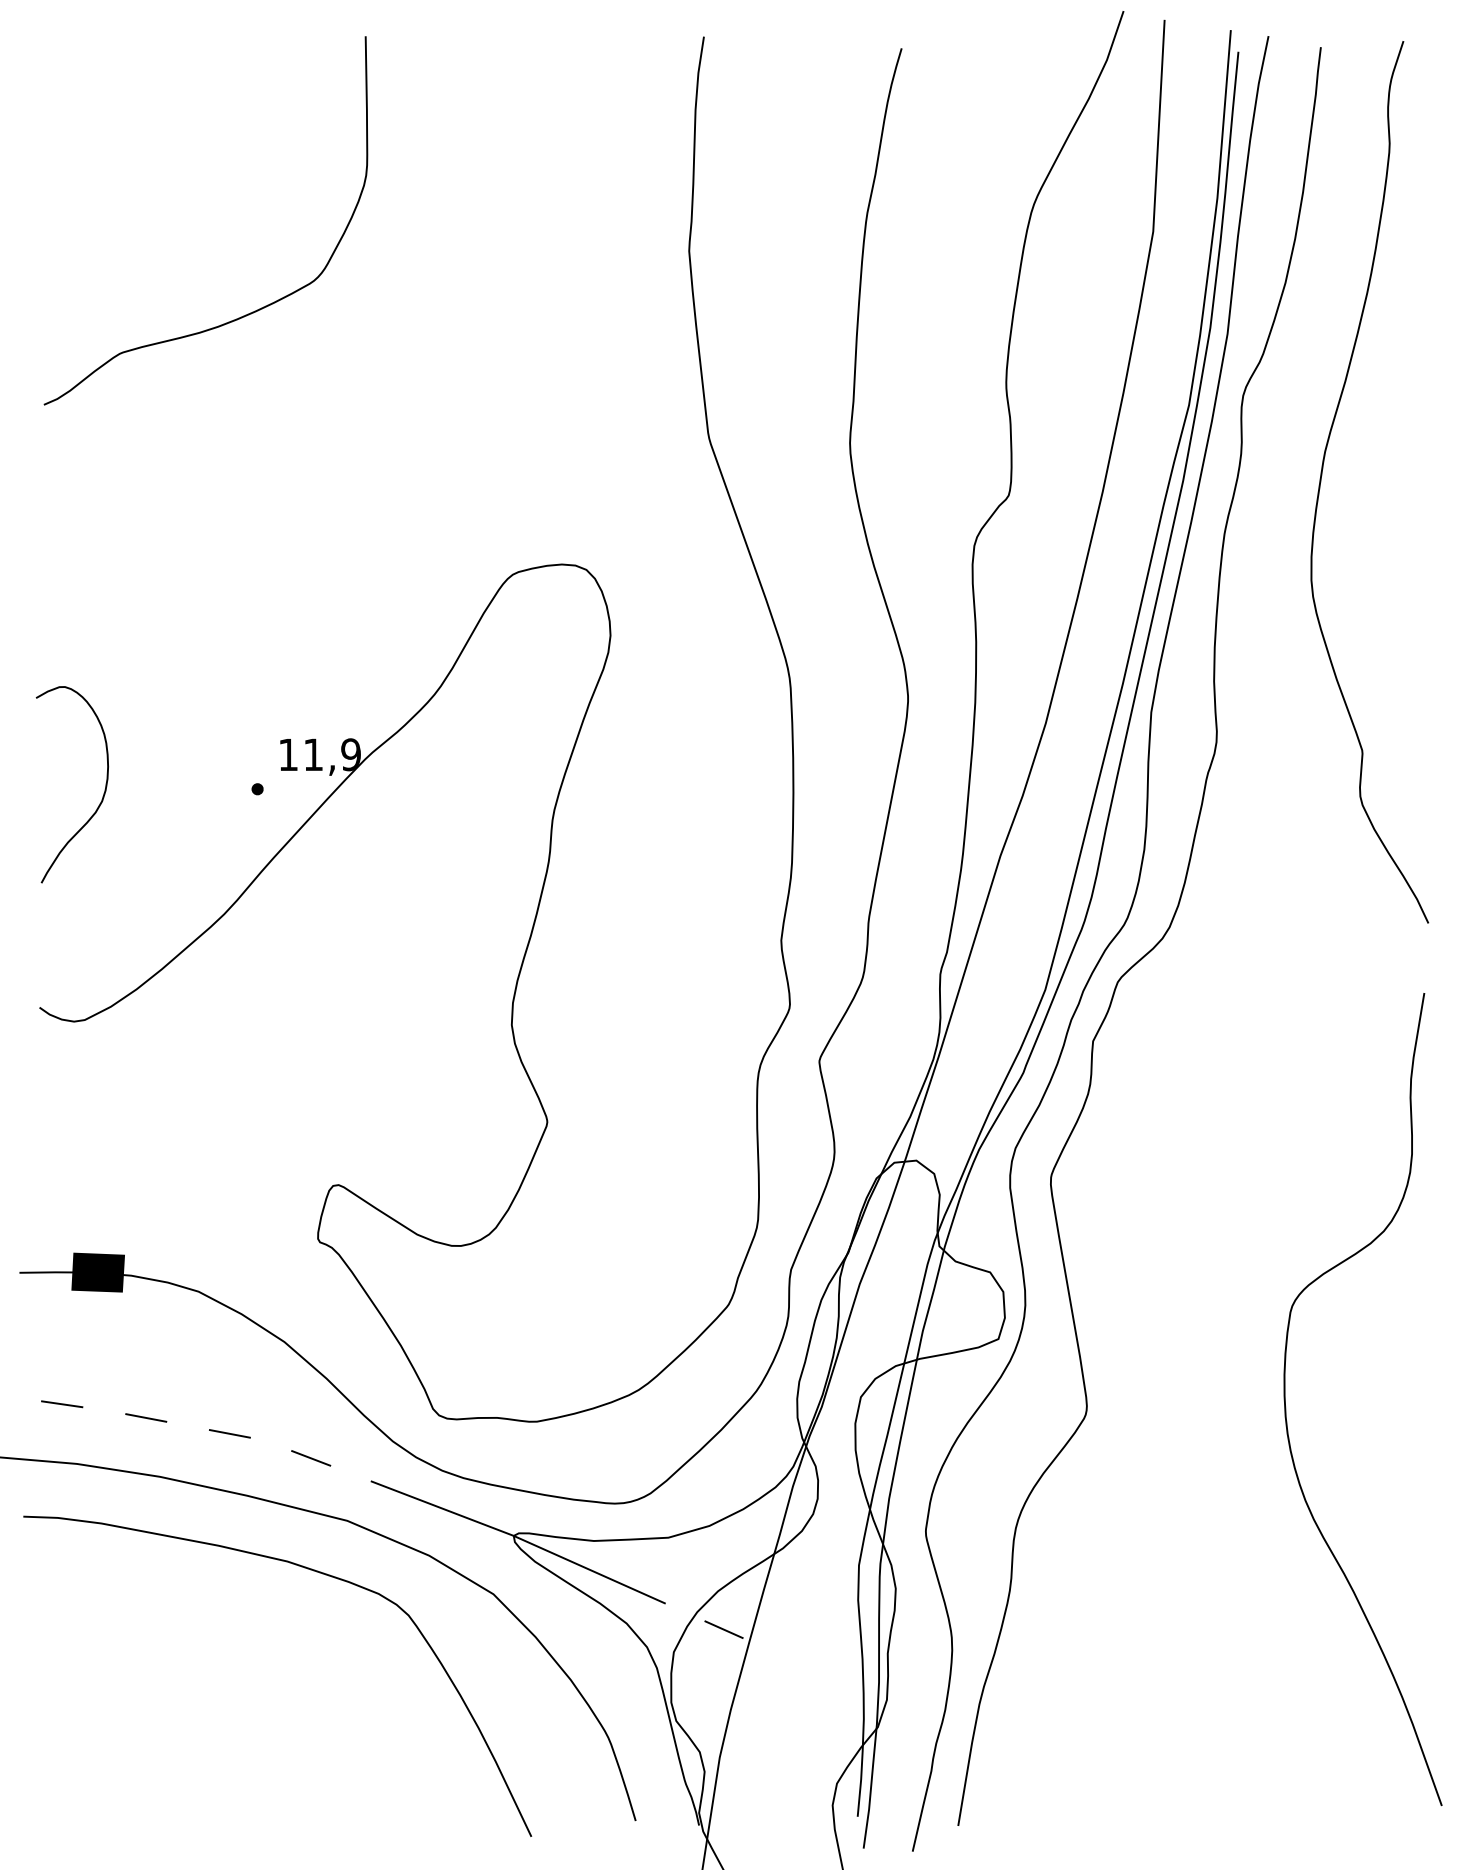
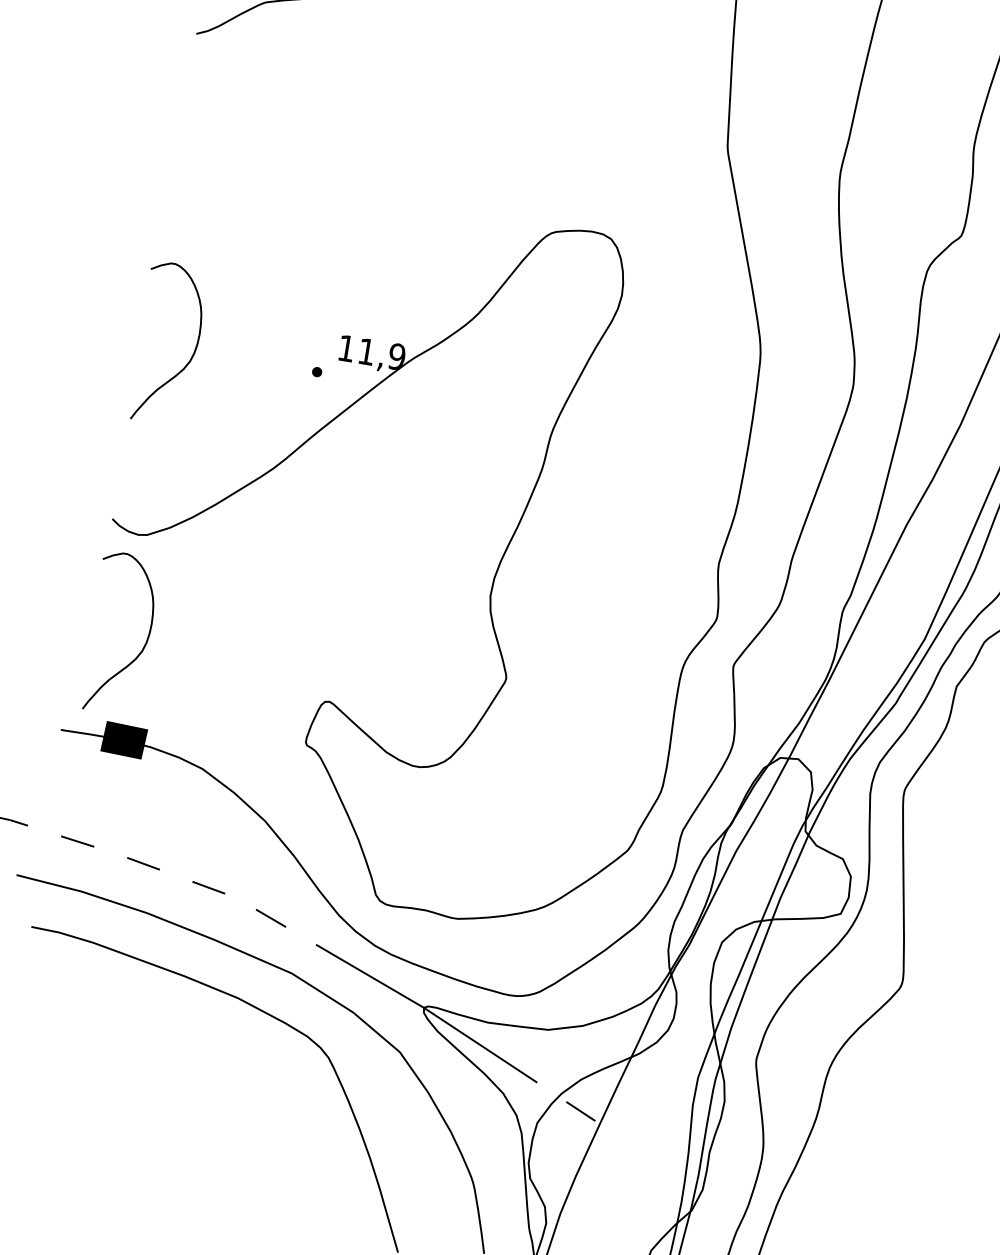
curve: (103, 1153) -> (144, 645), added

